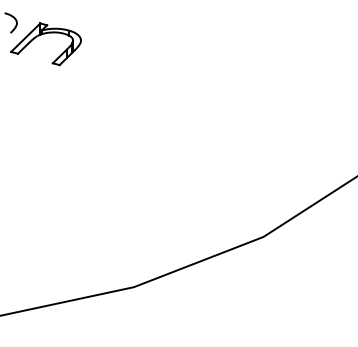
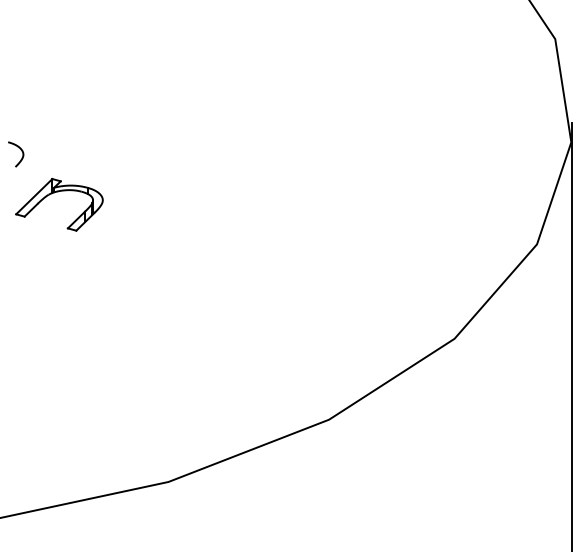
part: (45, 34) -> (58, 192), moved

